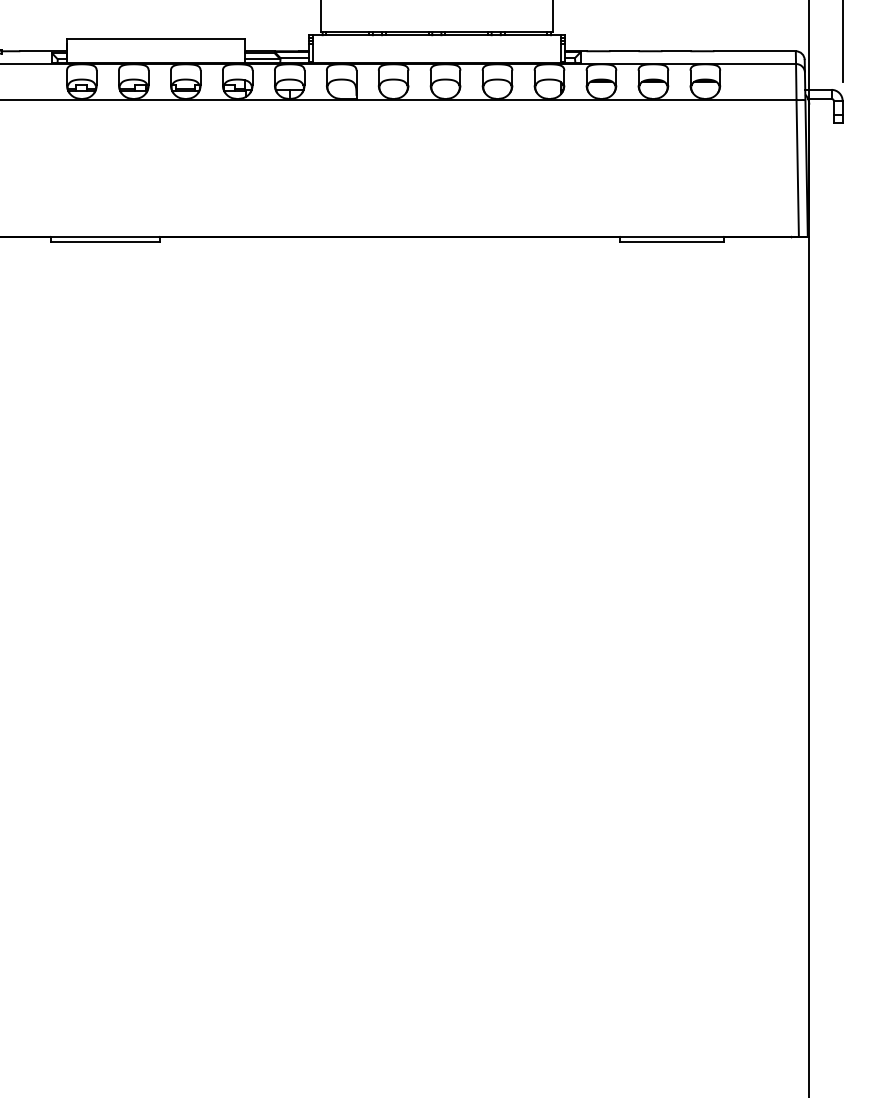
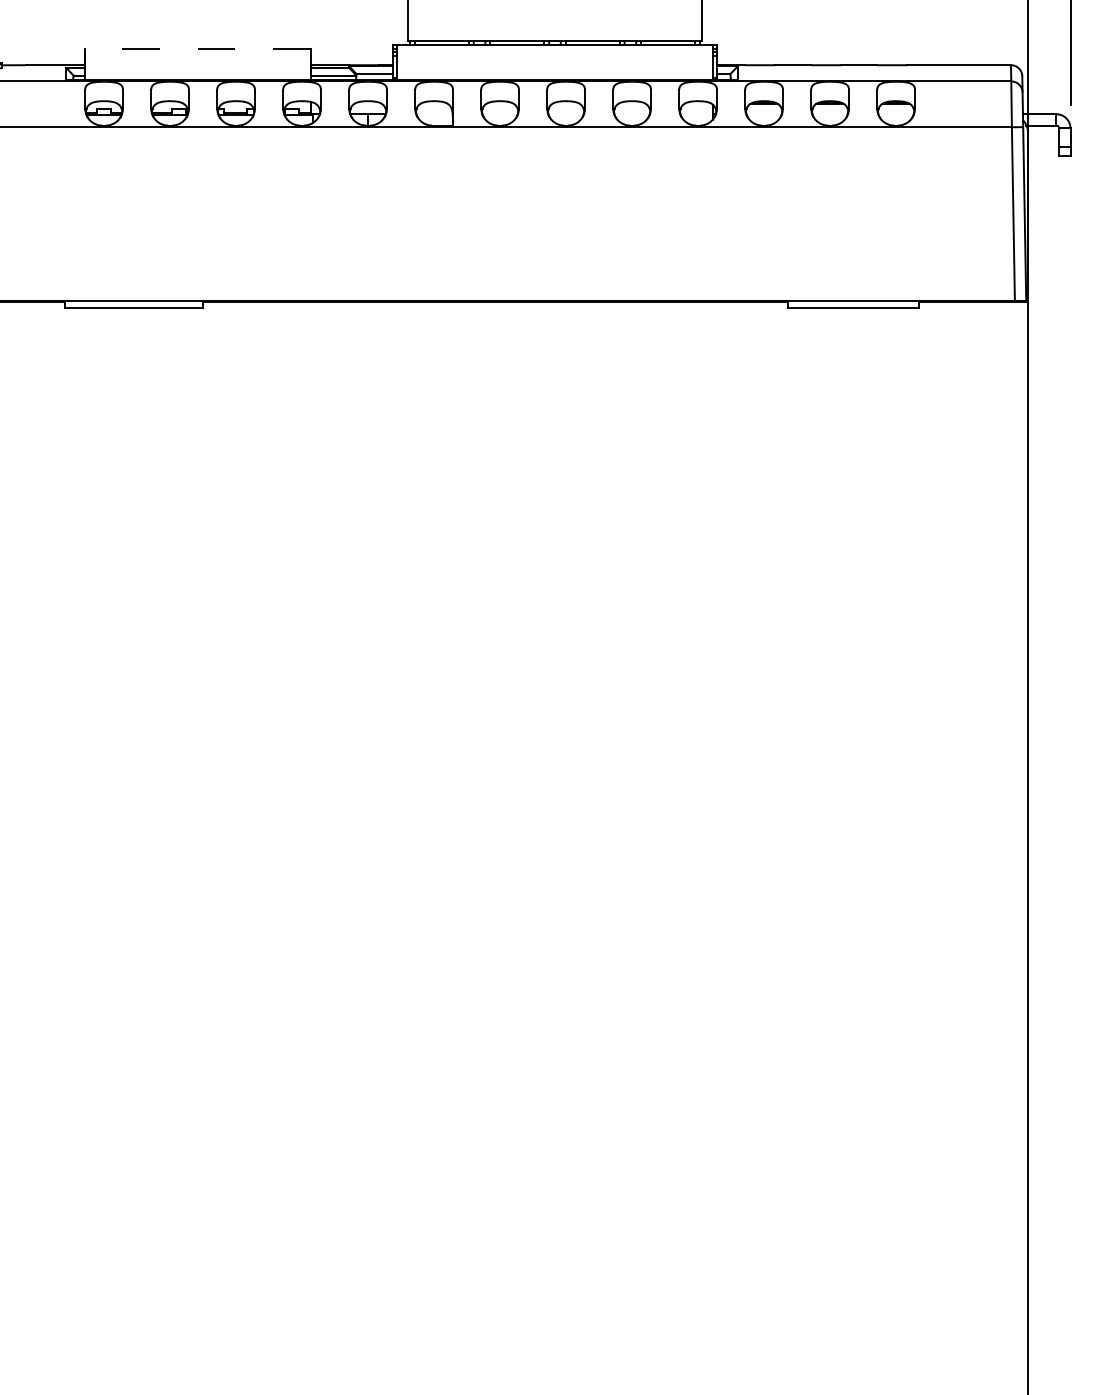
line: (155, 38) -> (197, 49), solid -> dashed

